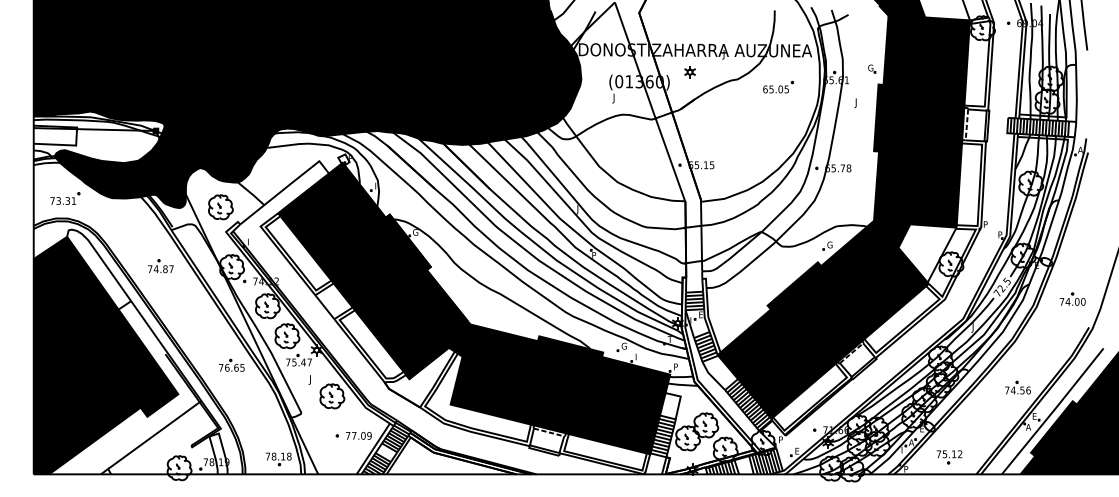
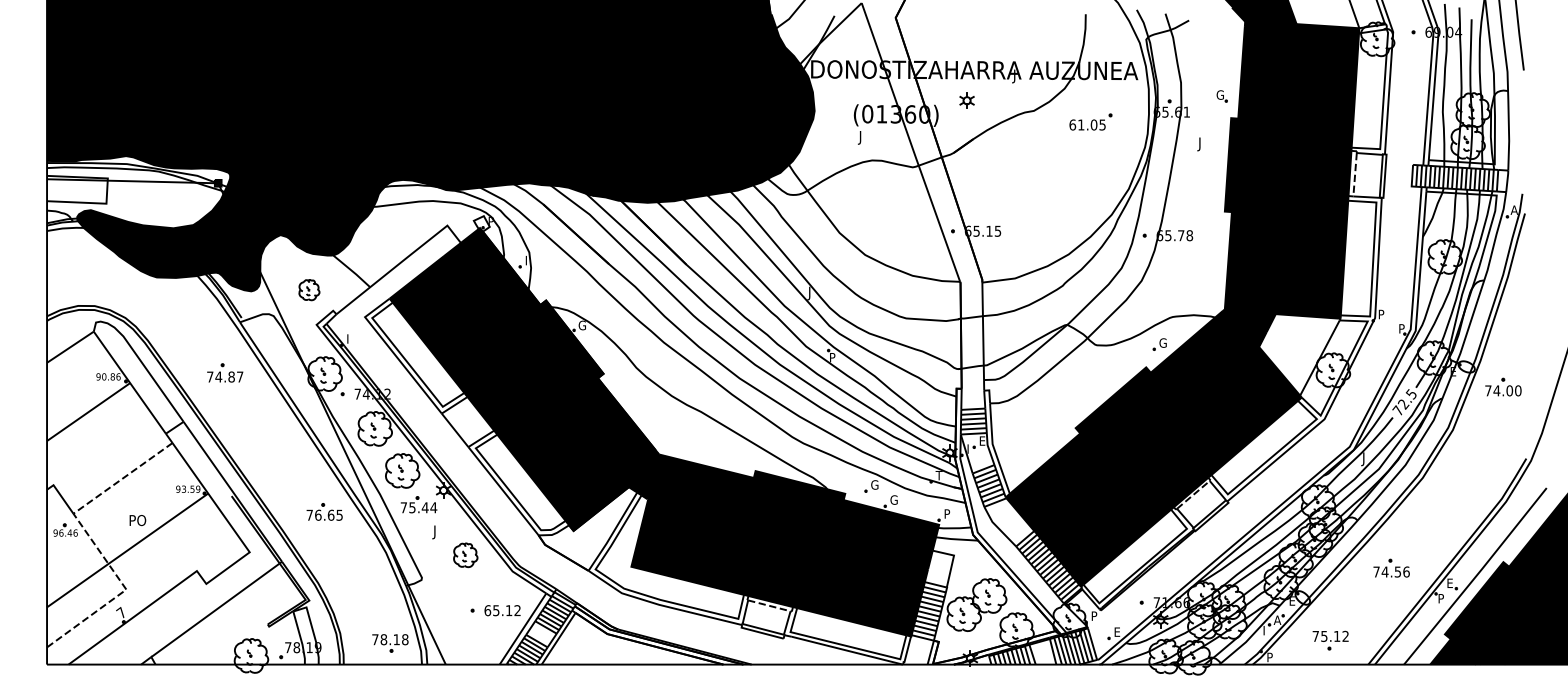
text: (771, 89) -> (1081, 124), 65.05 -> 61.05
part: (65, 198) -> (91, 277), removed
part: (220, 206) -> (309, 289), size x0.6
part: (1072, 298) -> (1503, 386), moved
fill: (106, 355) -> (148, 497), removed
text: (637, 356) -> (893, 499), I -> G
text: (309, 362) -> (433, 507), 75.47 -> 75.44
part: (1017, 387) -> (1391, 567), moved
part: (332, 396) -> (465, 555), size x0.7
text: (1028, 427) -> (1441, 598), A -> P
text: (358, 435) -> (502, 610), 77.09 -> 65.12

